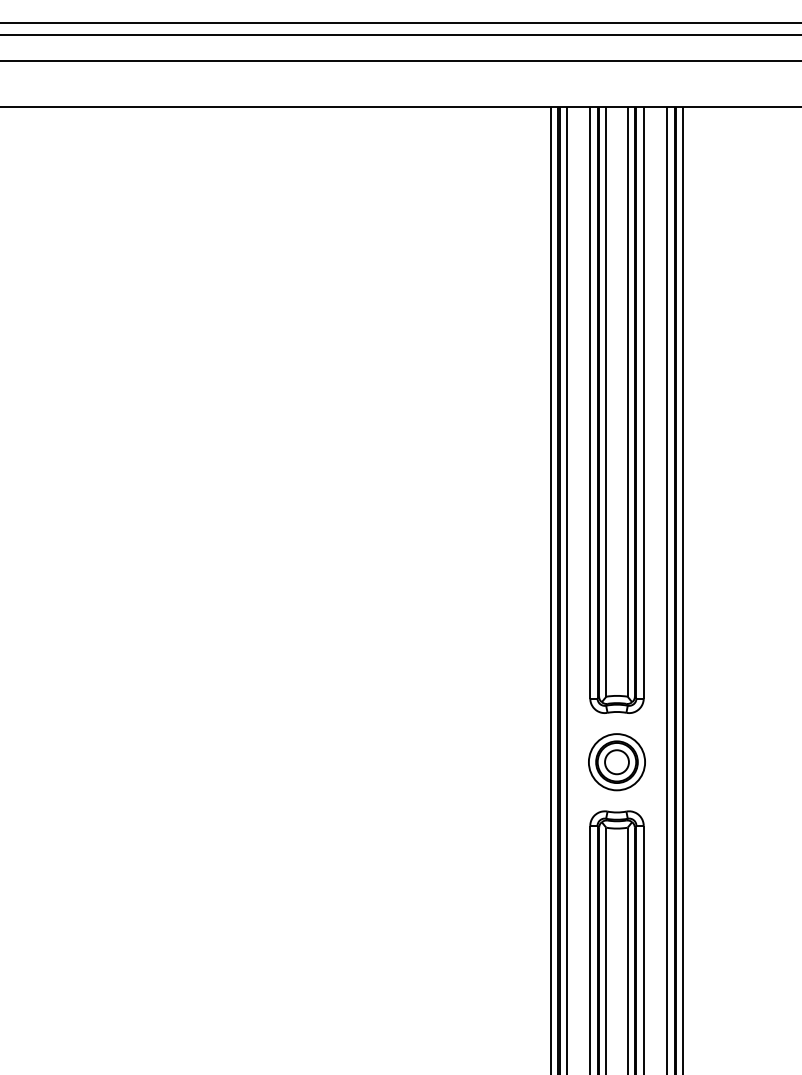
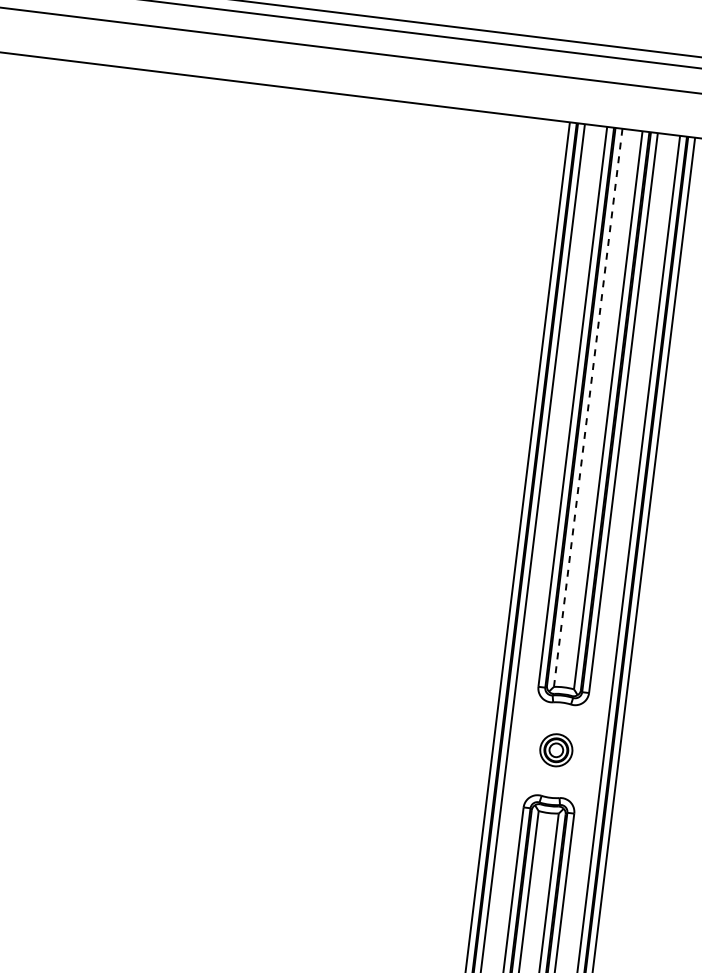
line: (606, 402) -> (588, 408), solid -> dashed
part: (616, 762) -> (555, 750), size x0.6

